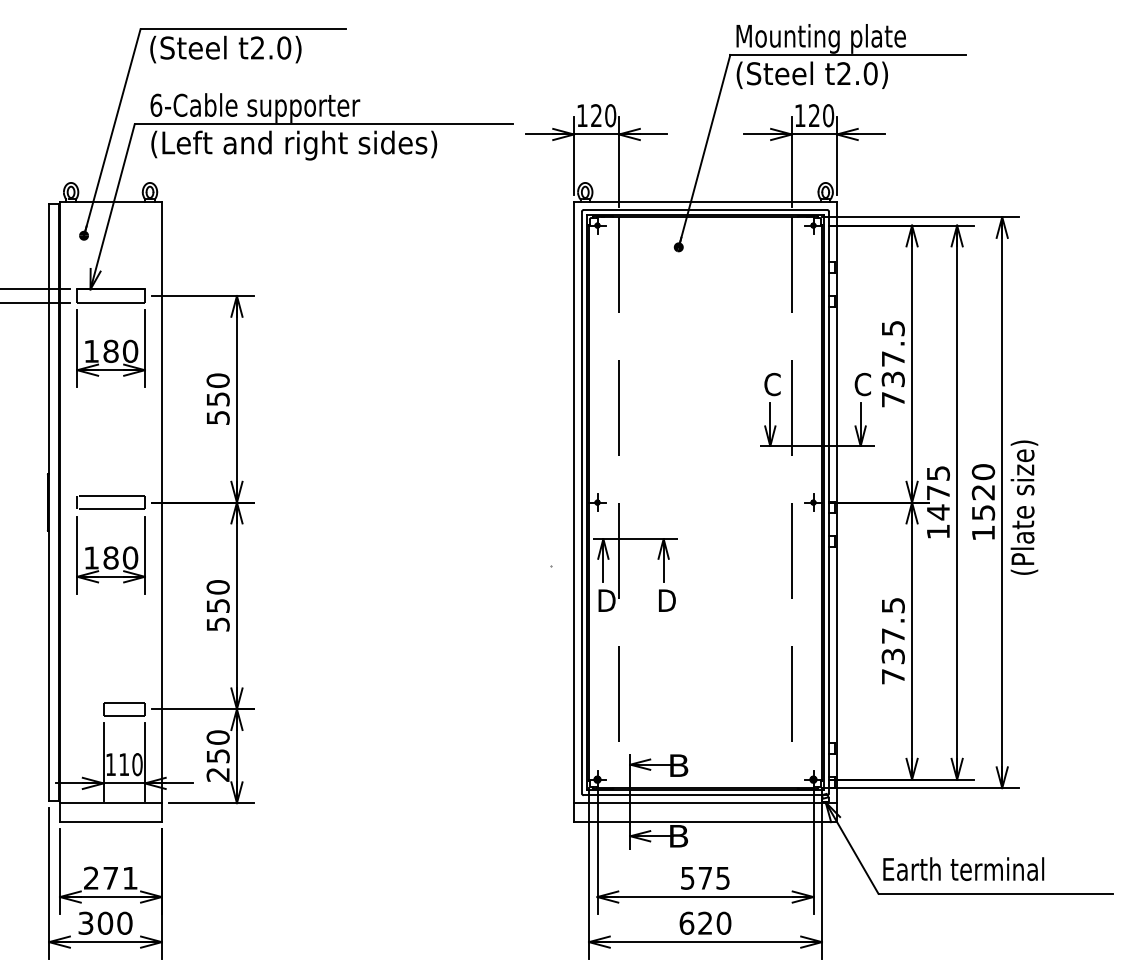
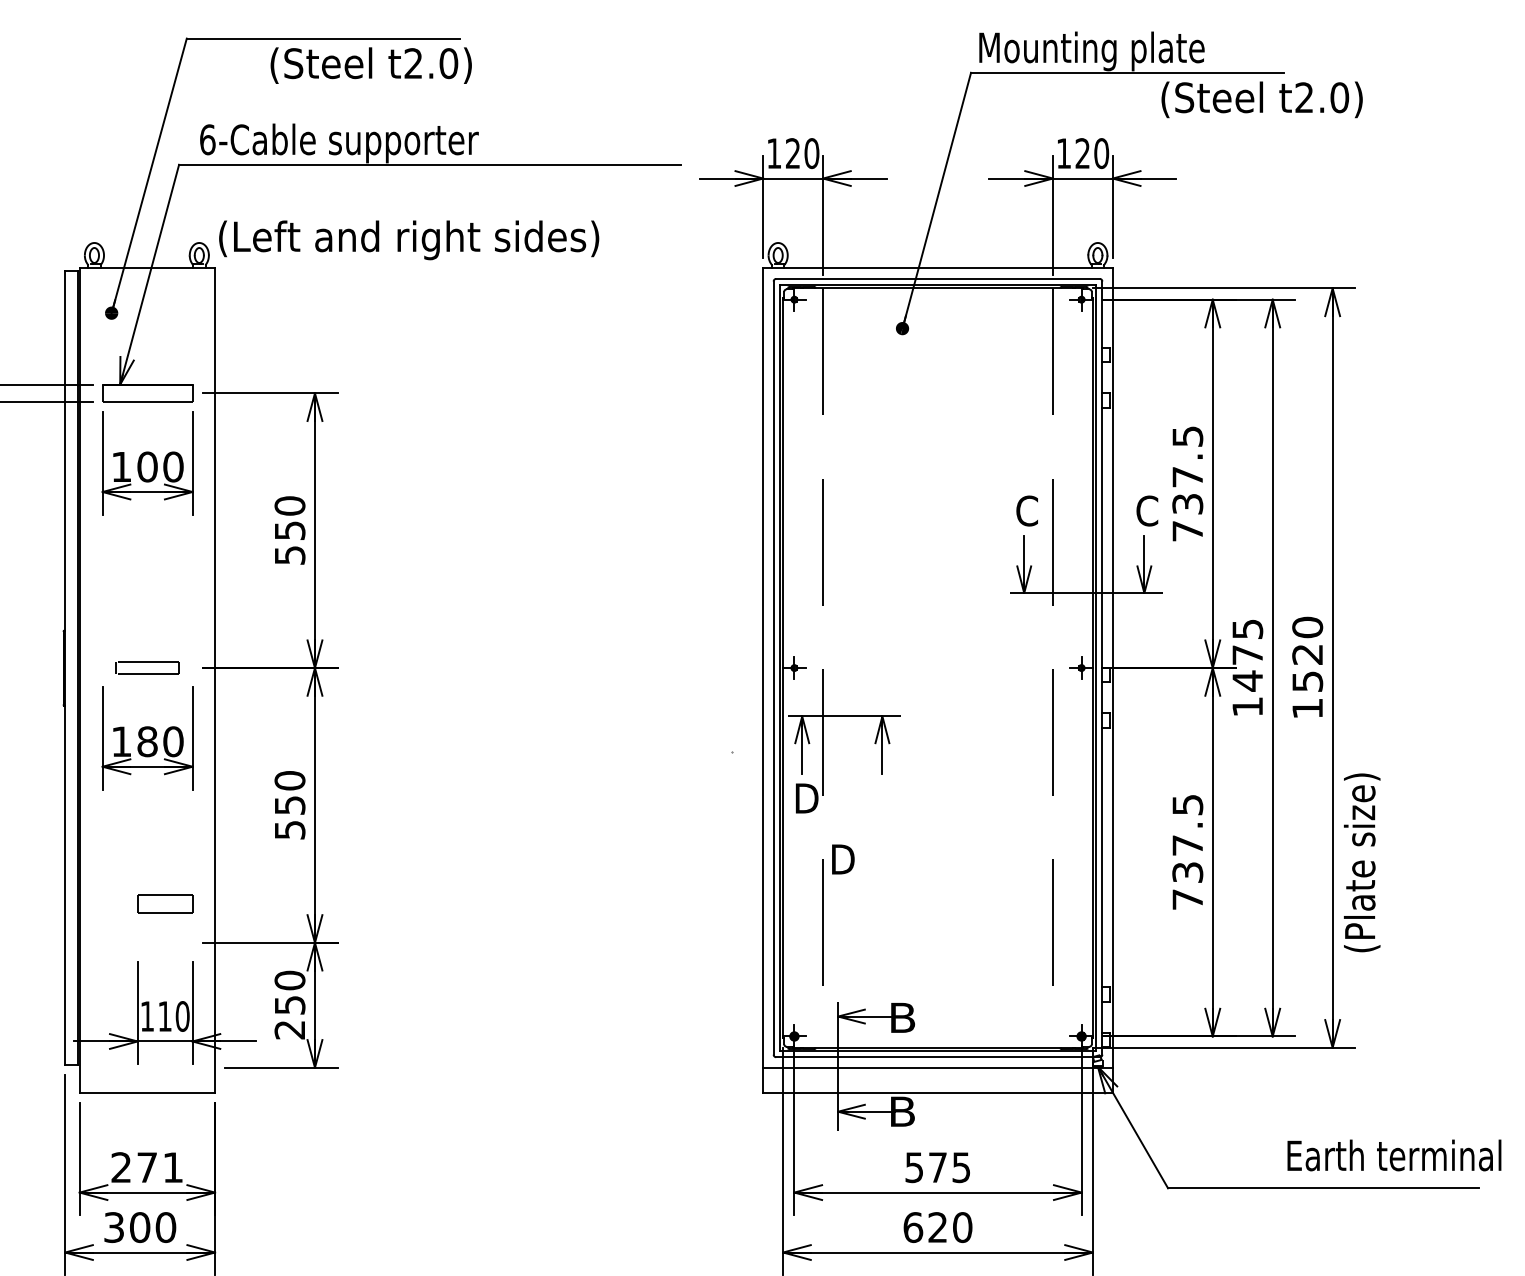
text: (225, 49) -> (370, 65), moved
text: (811, 75) -> (1261, 99), moved
text: (294, 145) -> (409, 240), moved
text: (111, 351) -> (147, 466), 180 -> 100
part: (111, 502) -> (147, 667), size x0.7
text: (1024, 507) -> (1362, 862), moved
text: (667, 600) -> (843, 859), moved
part: (124, 708) -> (165, 903), moved
line: (111, 802) -> (147, 1067), removed
text: (963, 869) -> (1394, 1155), moved

